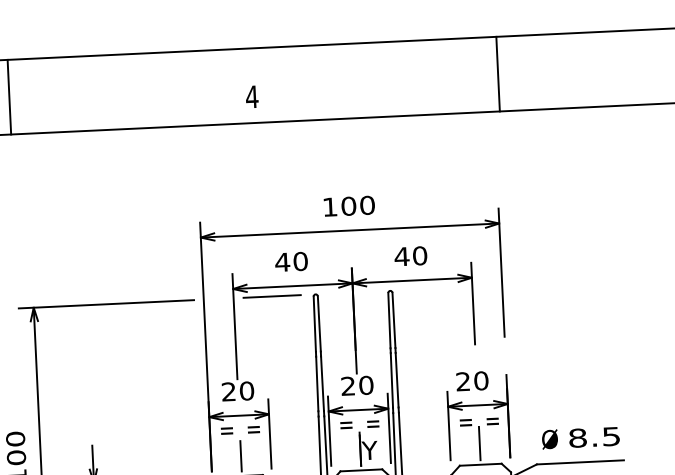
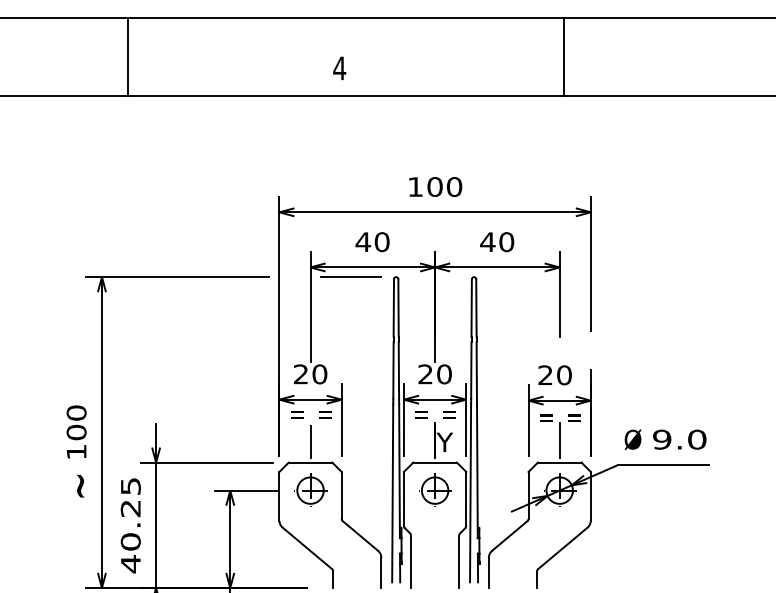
line: (497, 73) -> (563, 56), moved
line: (8, 96) -> (127, 56), moved
text: (594, 437) -> (679, 439), 8.5 -> 9.0

